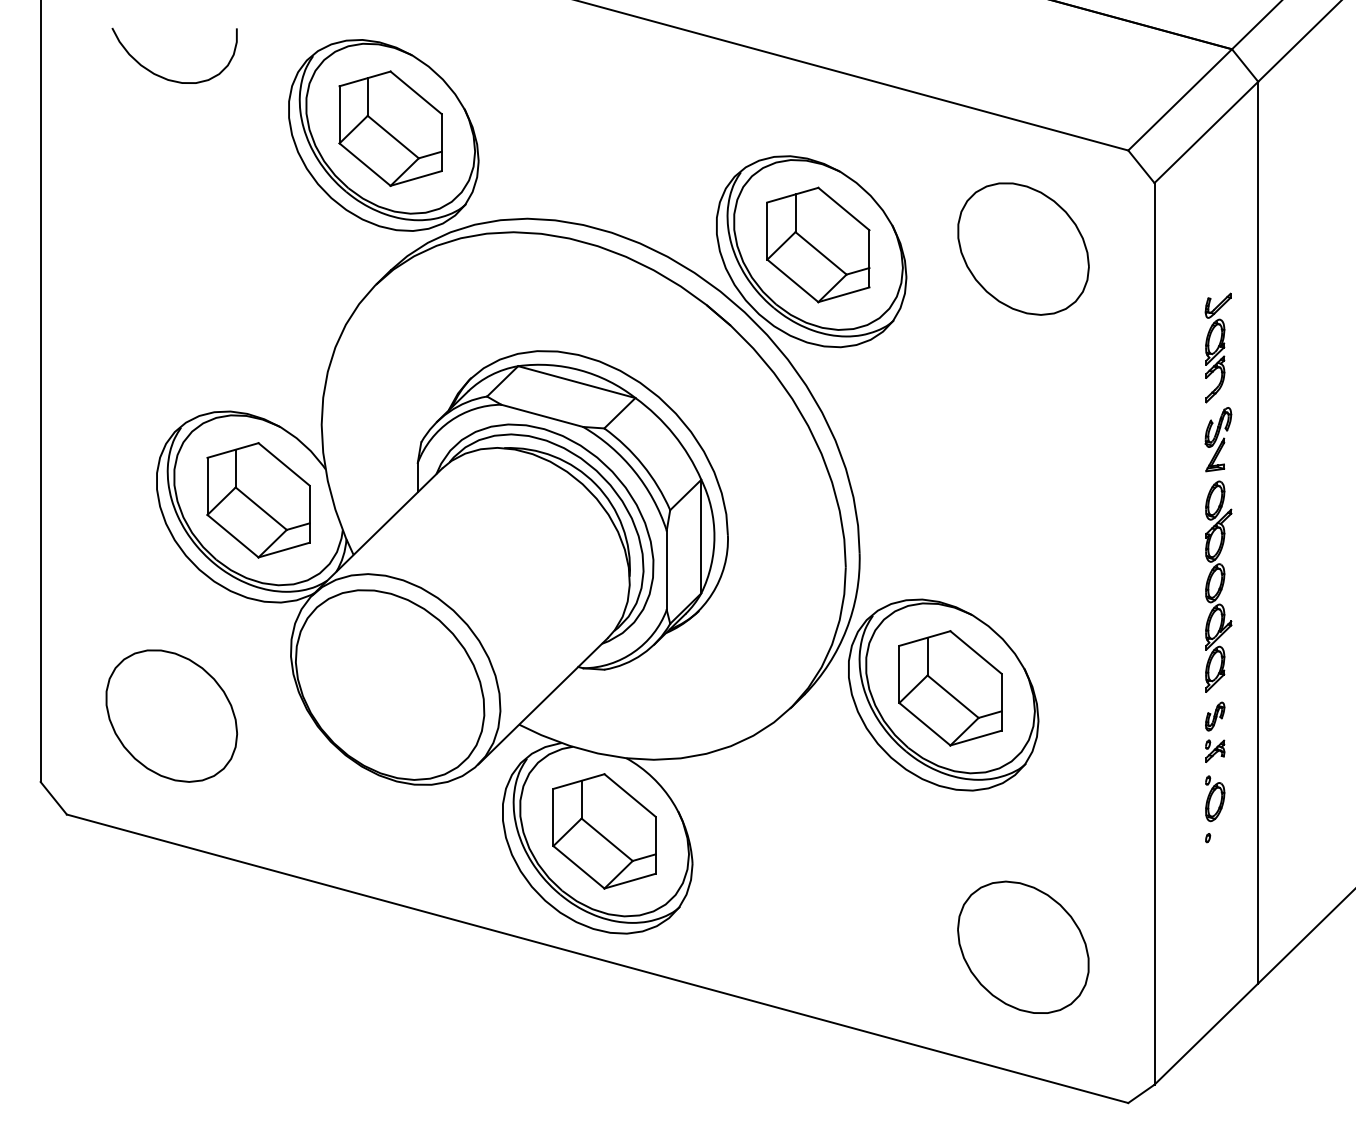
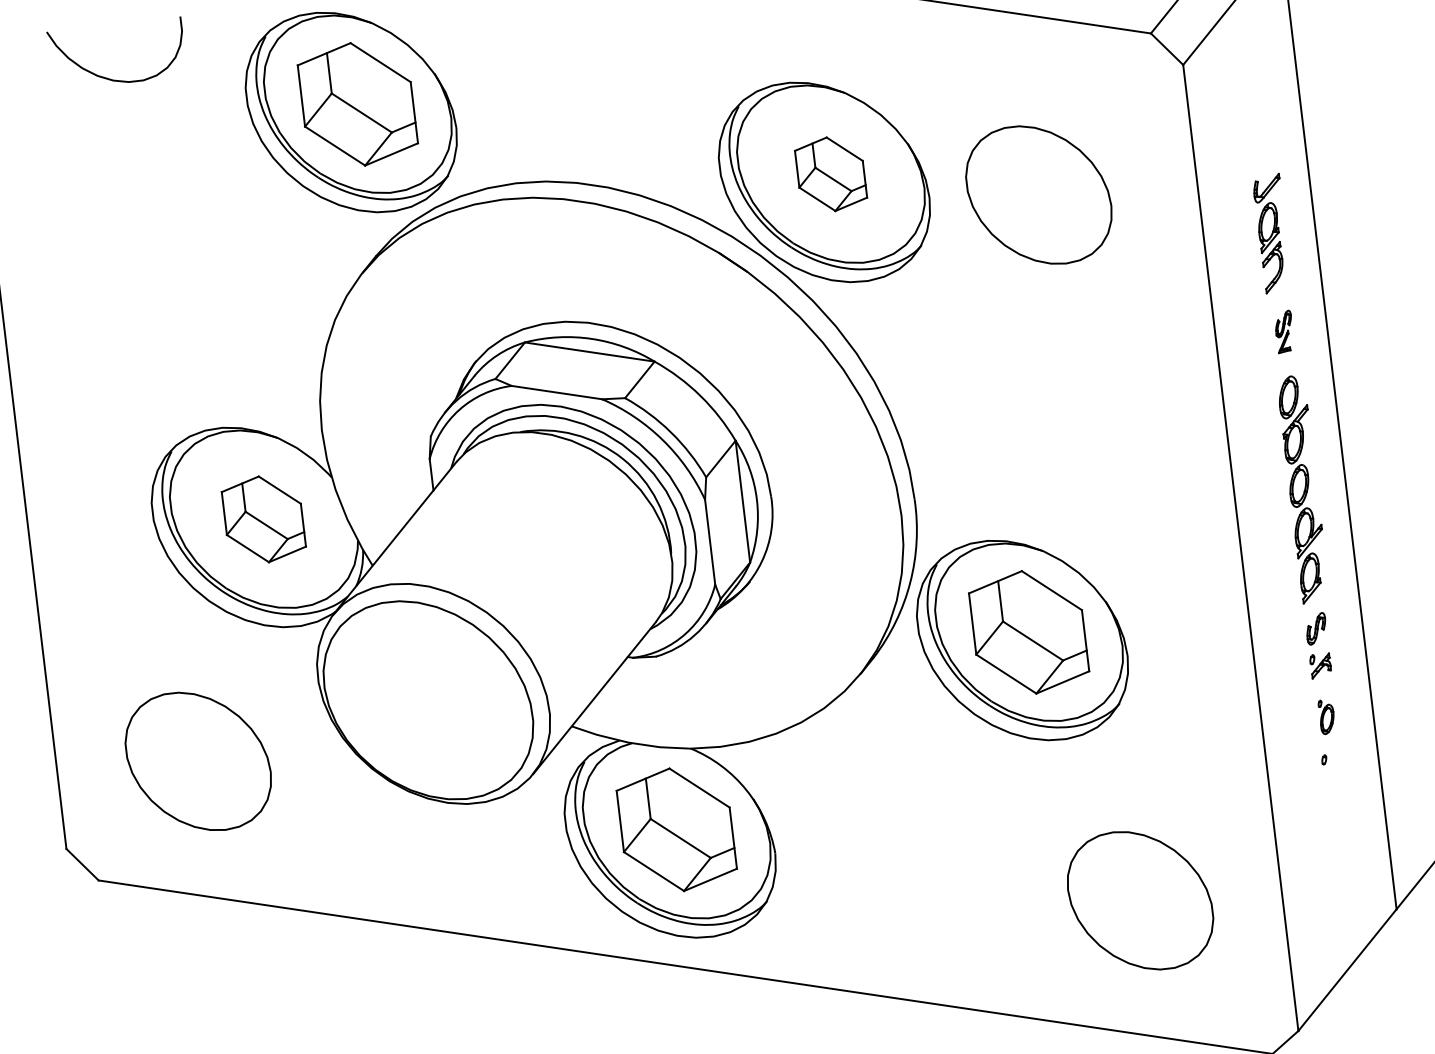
part: (818, 244) -> (831, 173), size x0.6
part: (1023, 248) -> (1038, 194), moved
part: (1218, 439) -> (1284, 331), size x0.6
part: (258, 500) -> (263, 519), size x0.7
part: (1215, 798) -> (1327, 716), size x0.7

